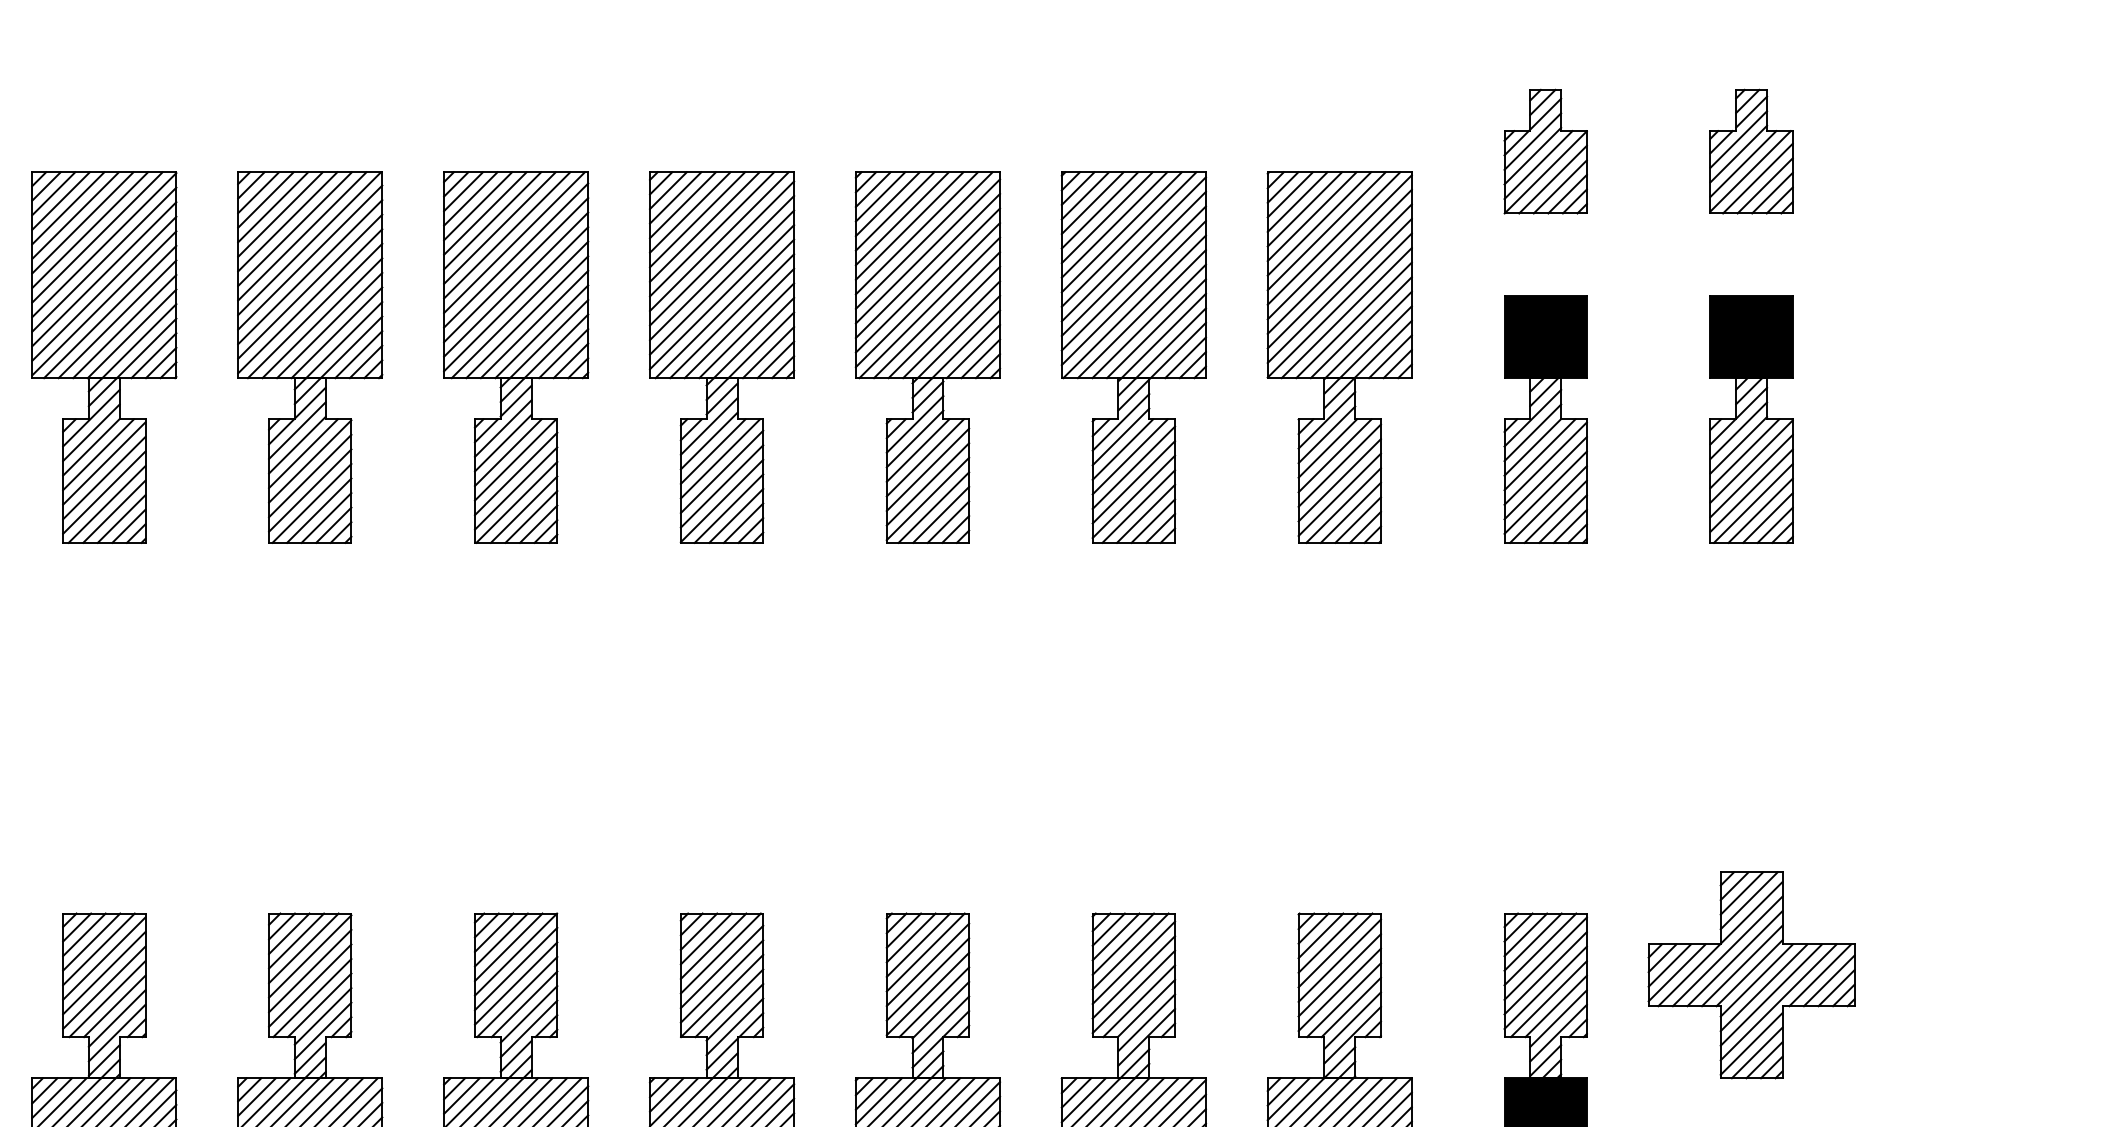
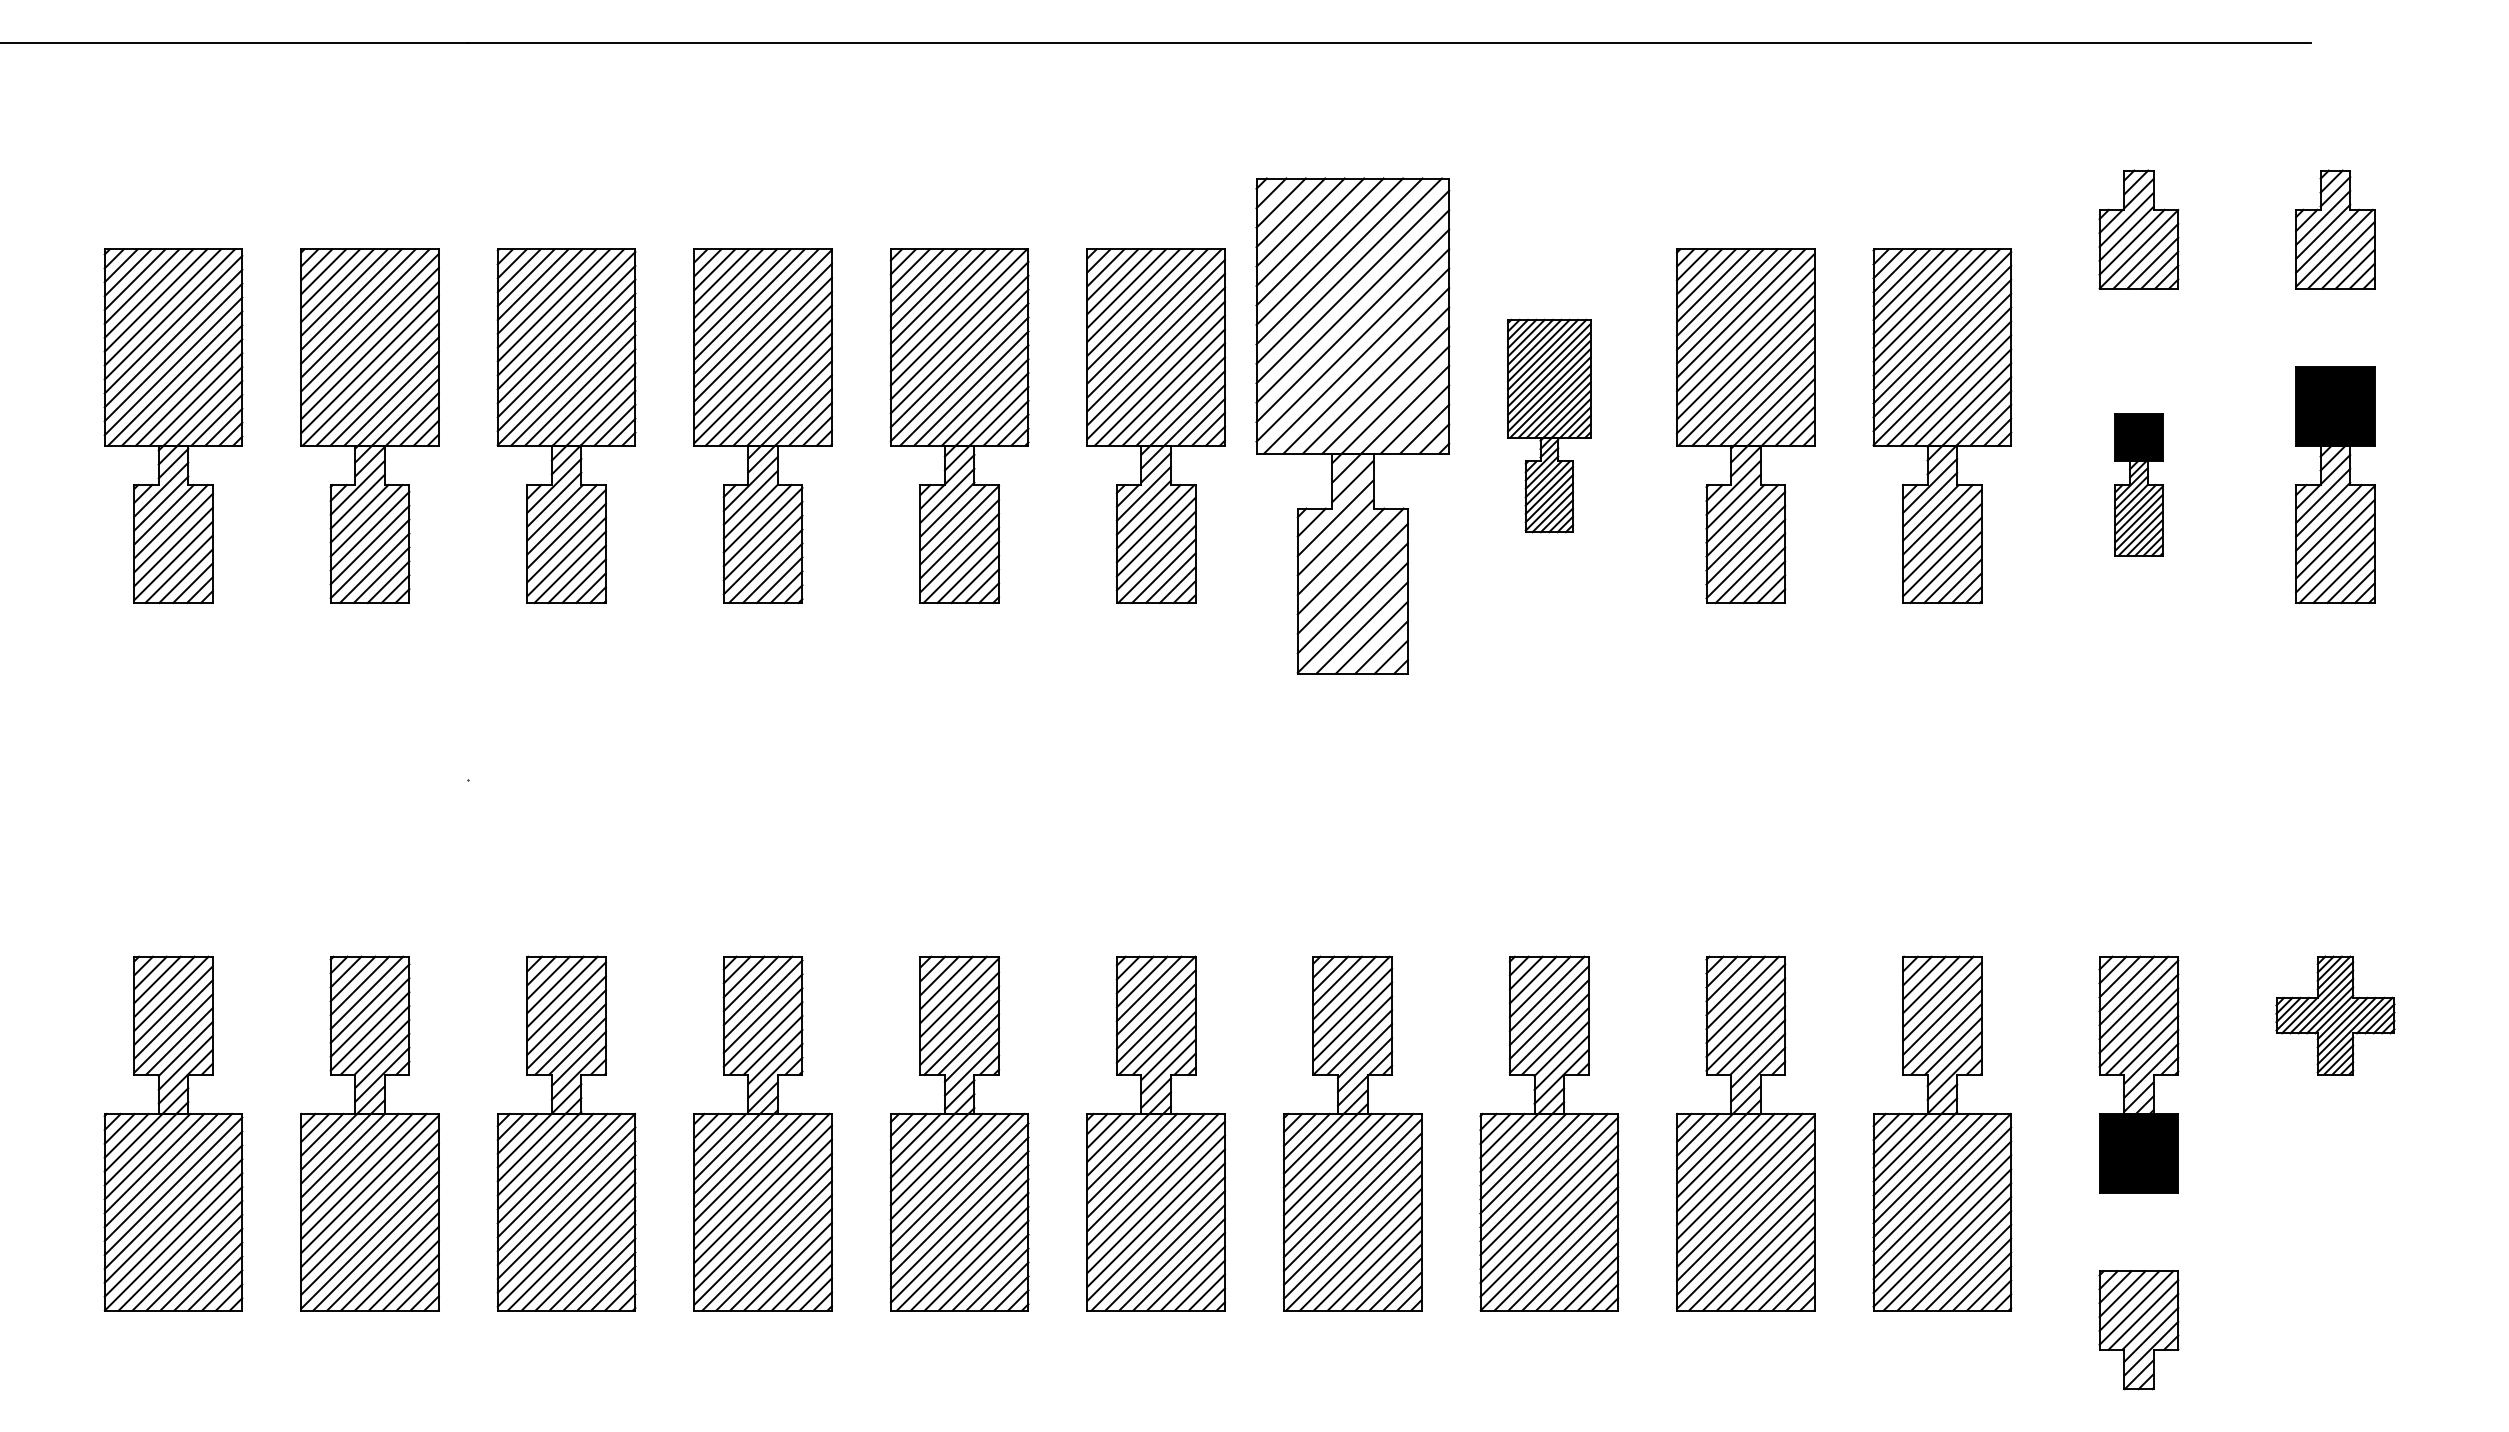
part: (721, 356) -> (1352, 425), size x1.4
part: (928, 356) -> (1549, 425), size x0.6
part: (1545, 418) -> (2138, 484), size x0.6
part: (1751, 975) -> (2335, 1015), size x0.6

